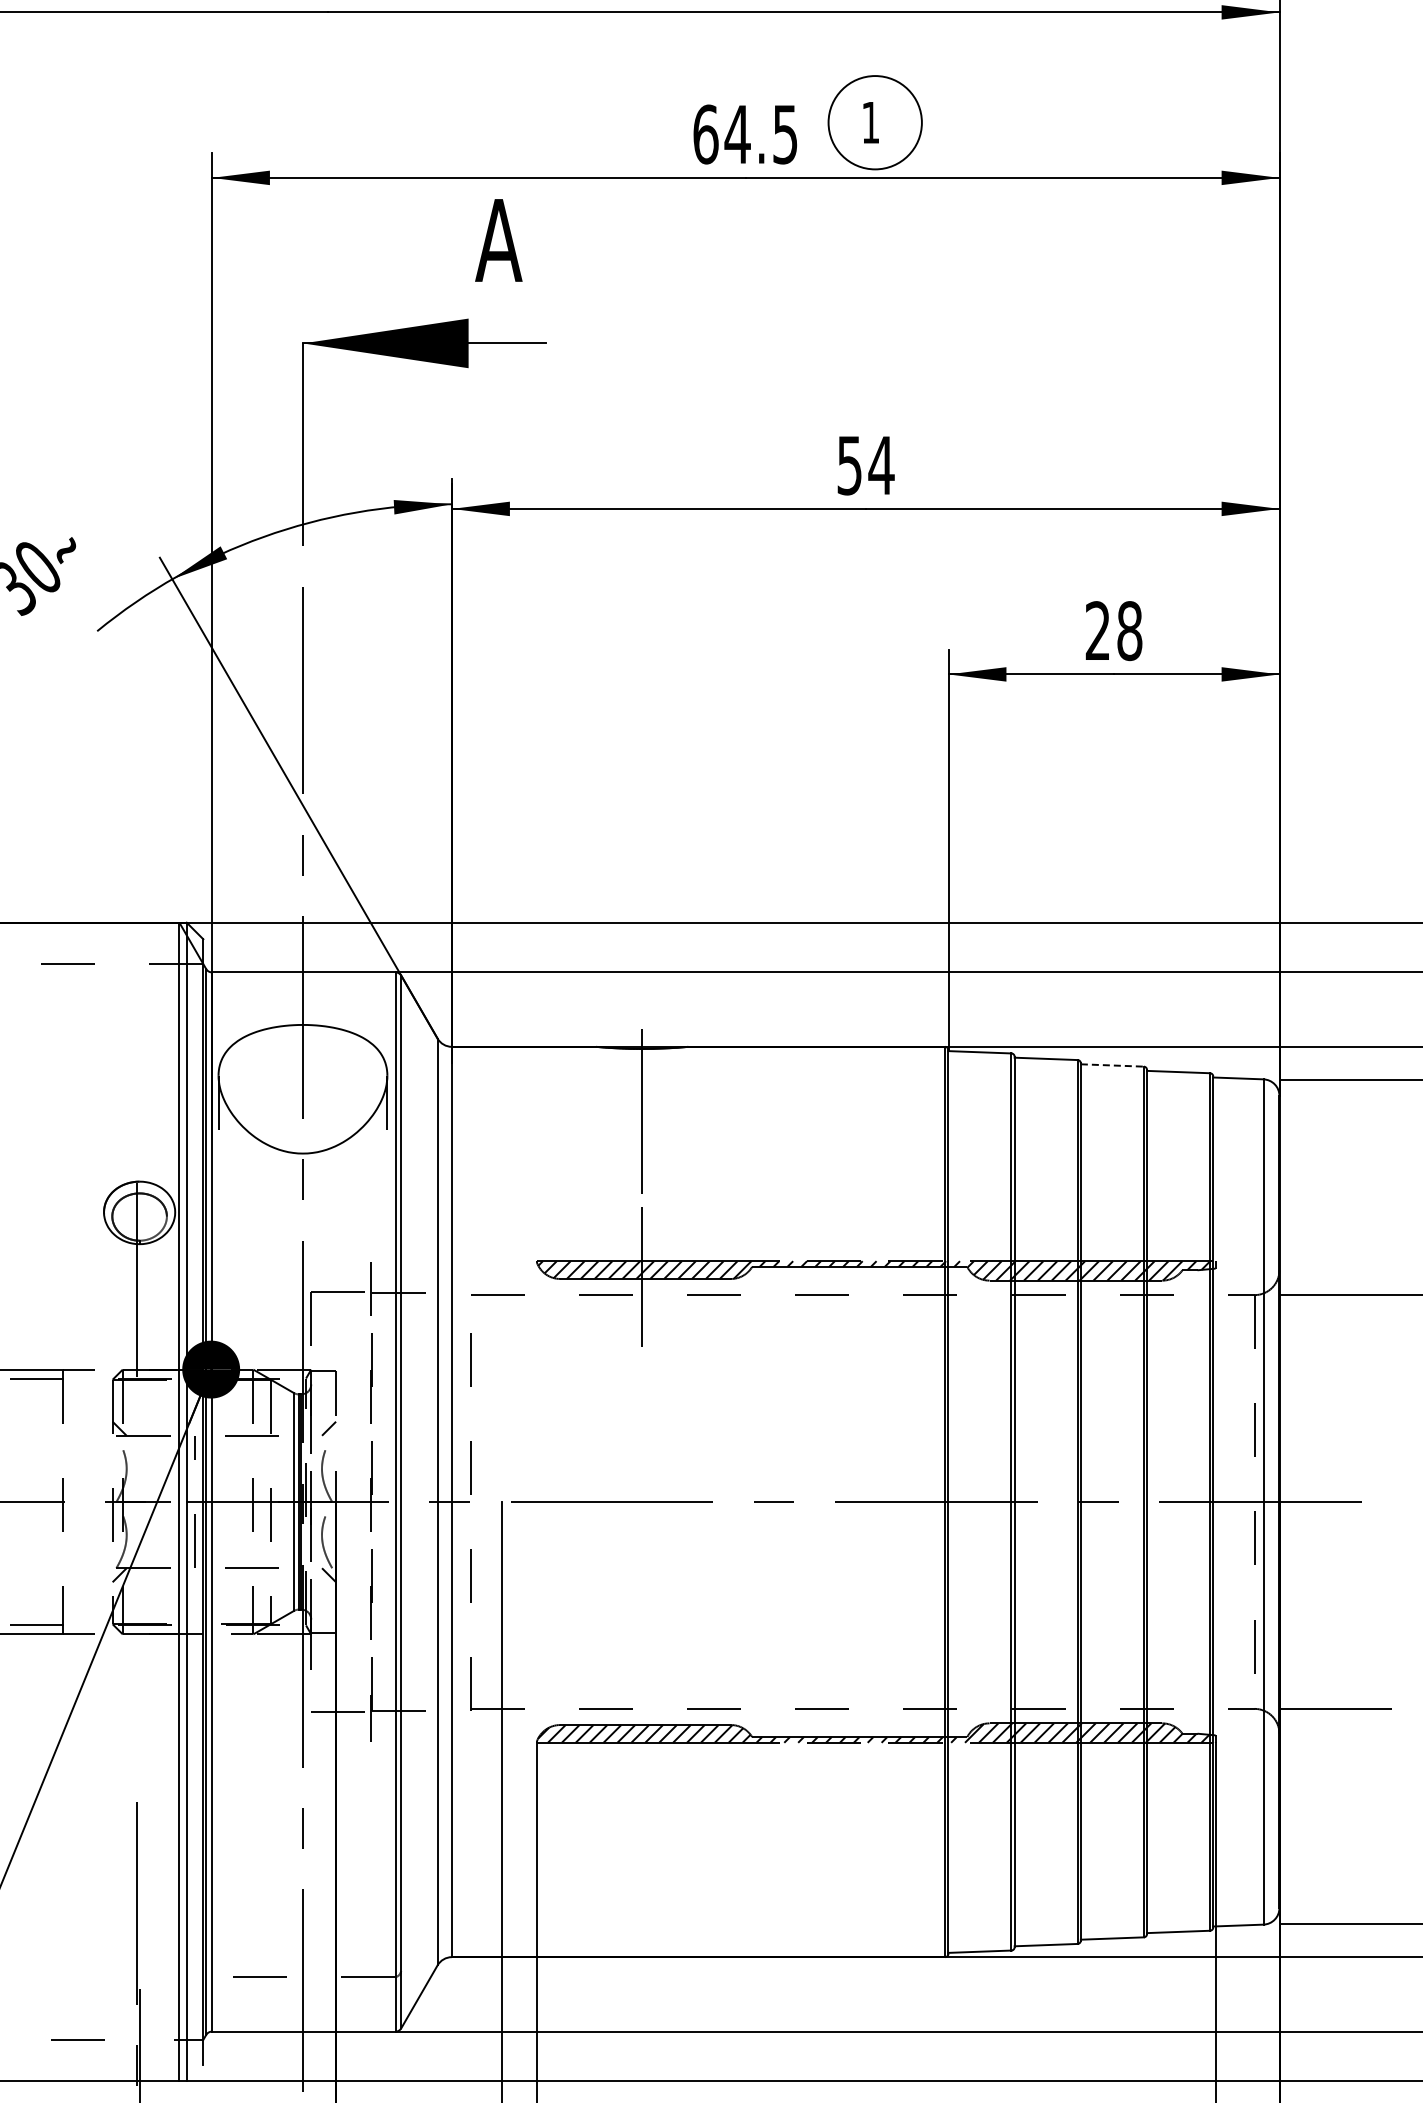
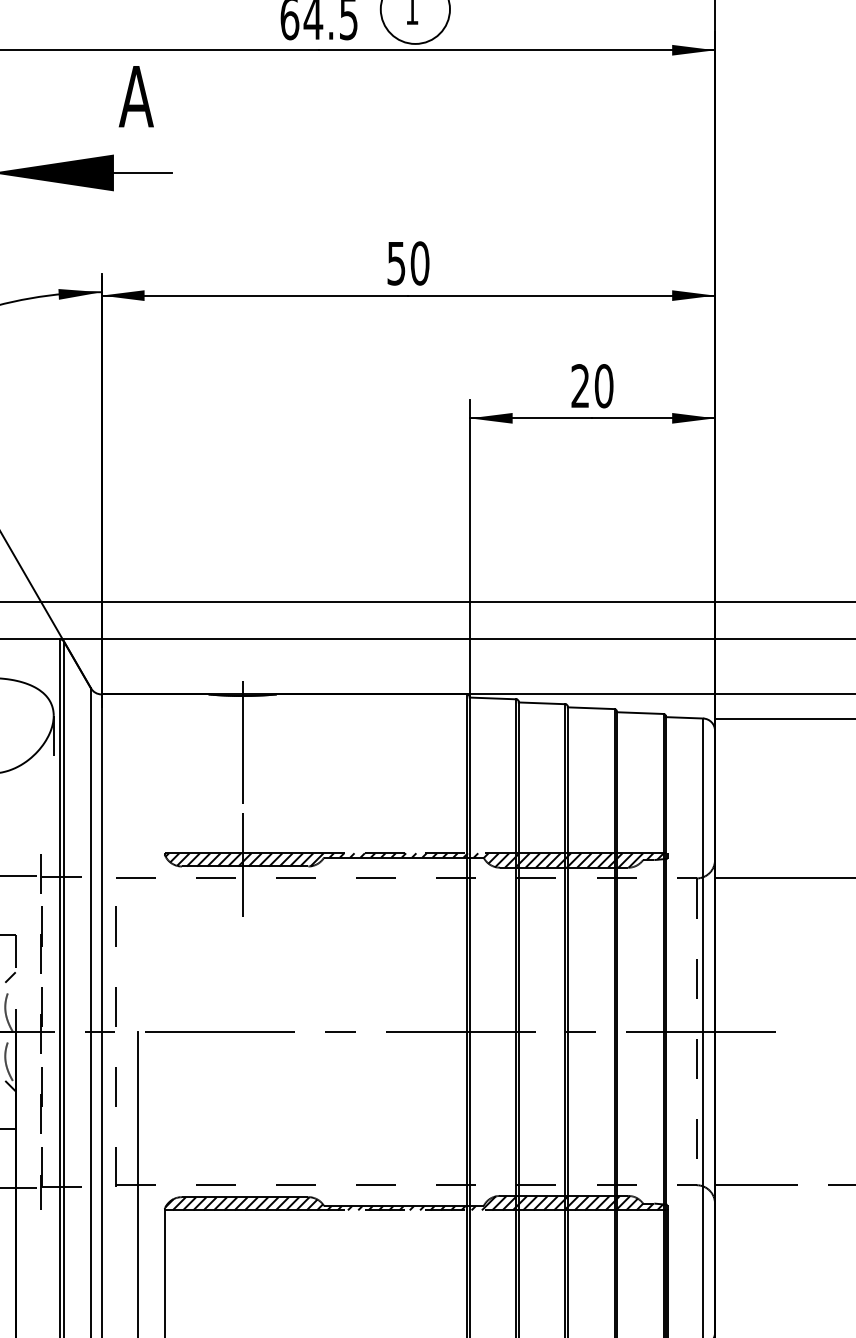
text: (881, 465) -> (420, 263), 54 -> 50
text: (1129, 630) -> (603, 385), 28 -> 20
line: (1112, 1065) -> (591, 708), dashed -> solid

